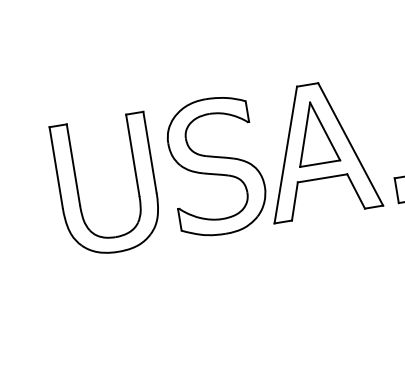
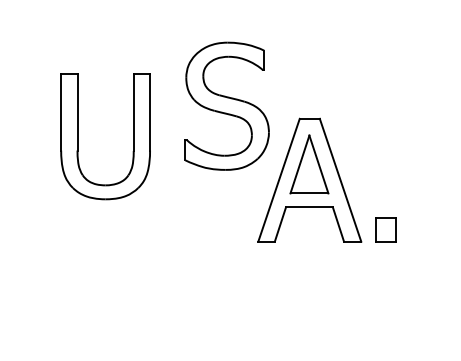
part: (215, 165) -> (226, 105), moved
part: (78, 190) -> (78, 136), moved

